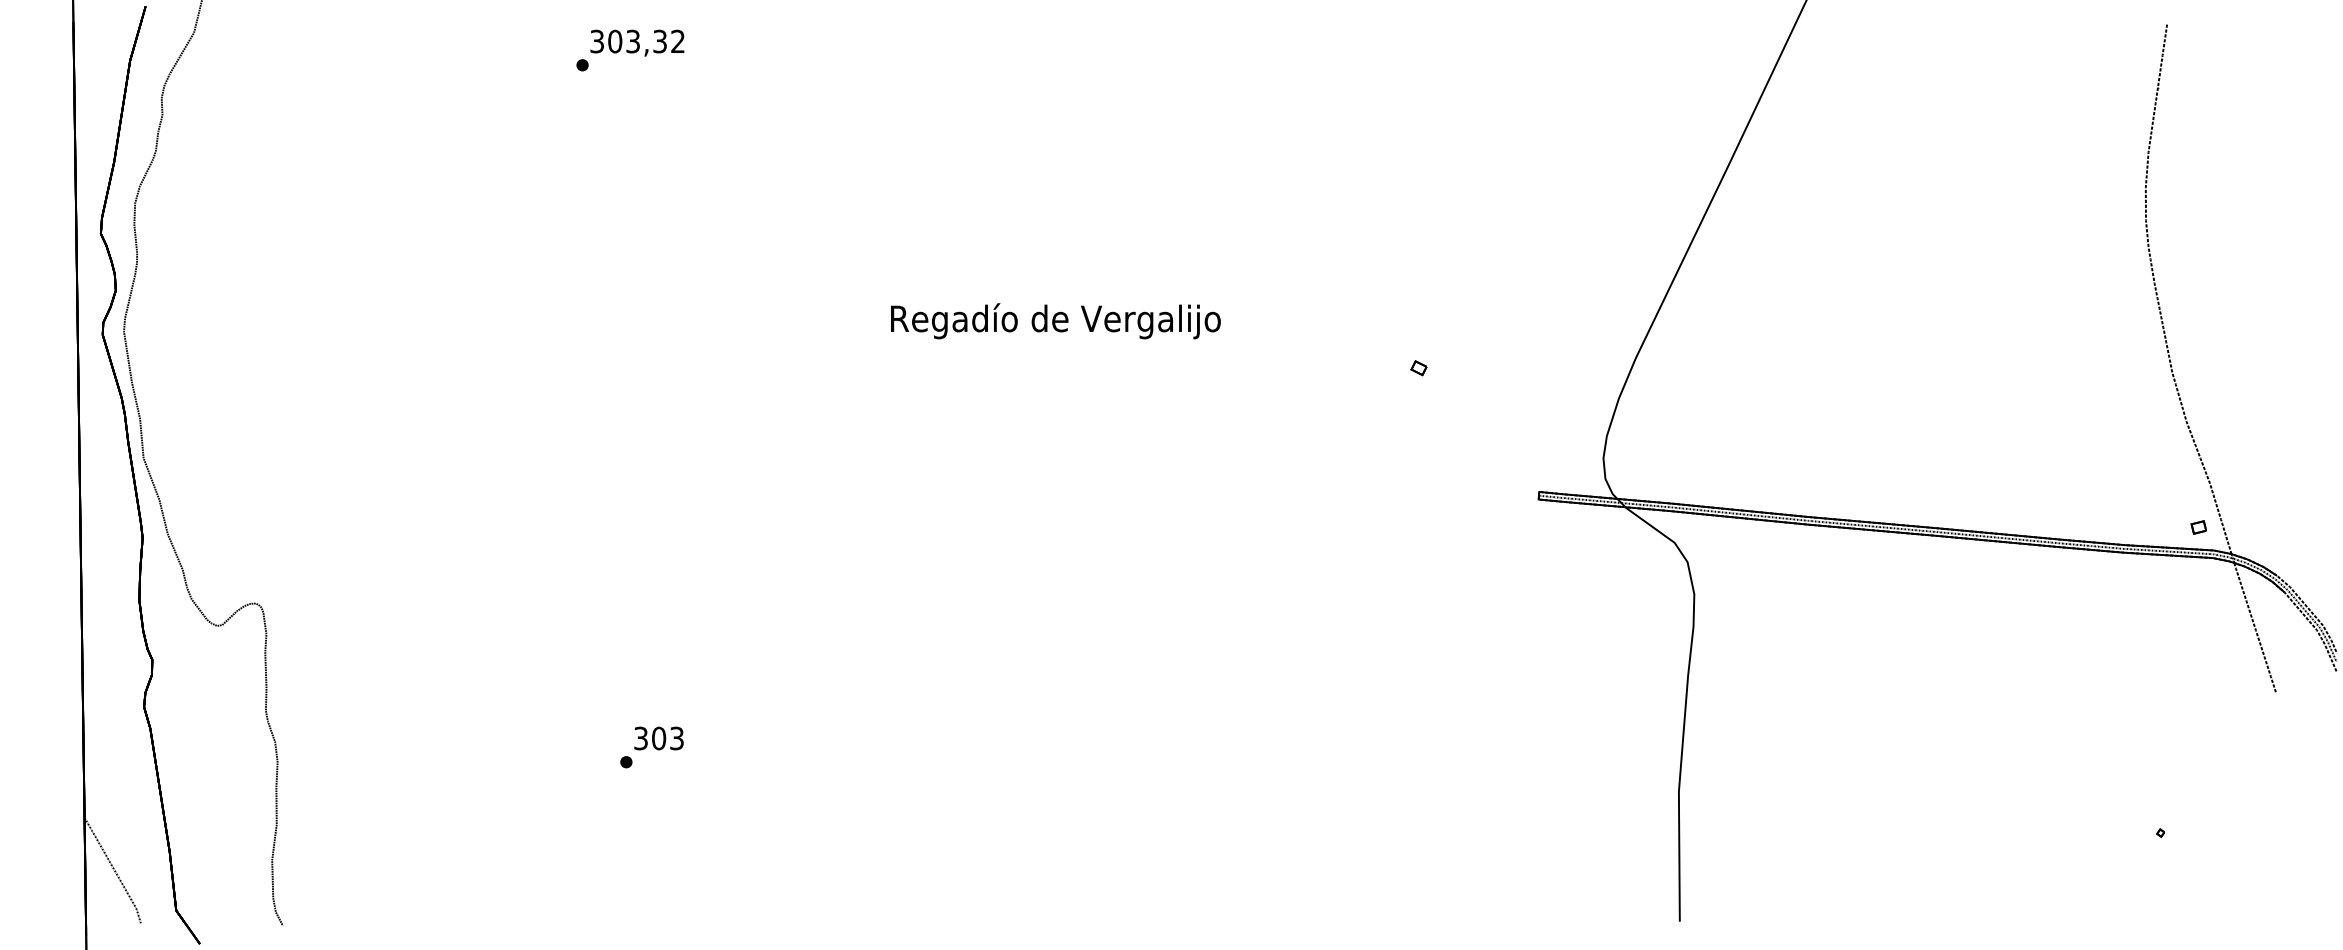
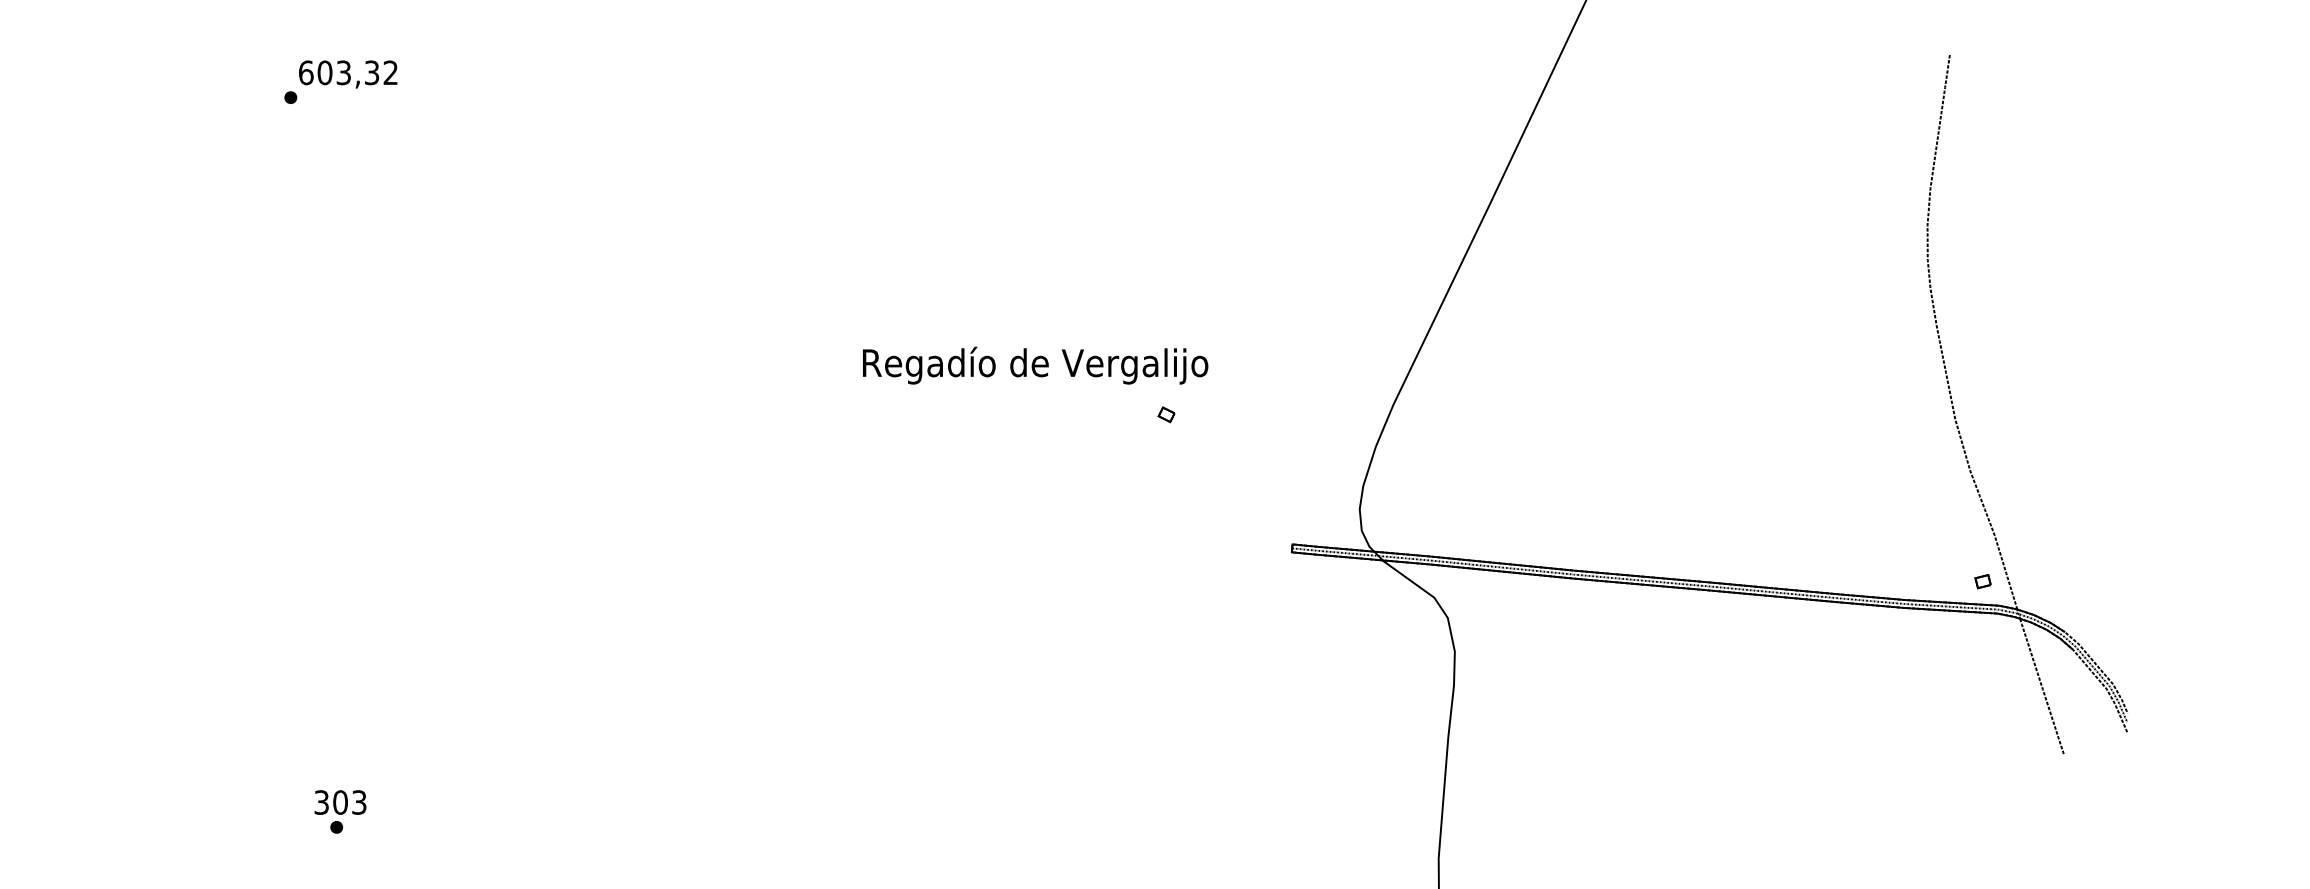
text: (597, 41) -> (306, 72), 303,32 -> 603,32
text: (1055, 321) -> (1035, 365), moved
text: (658, 738) -> (339, 802), moved

